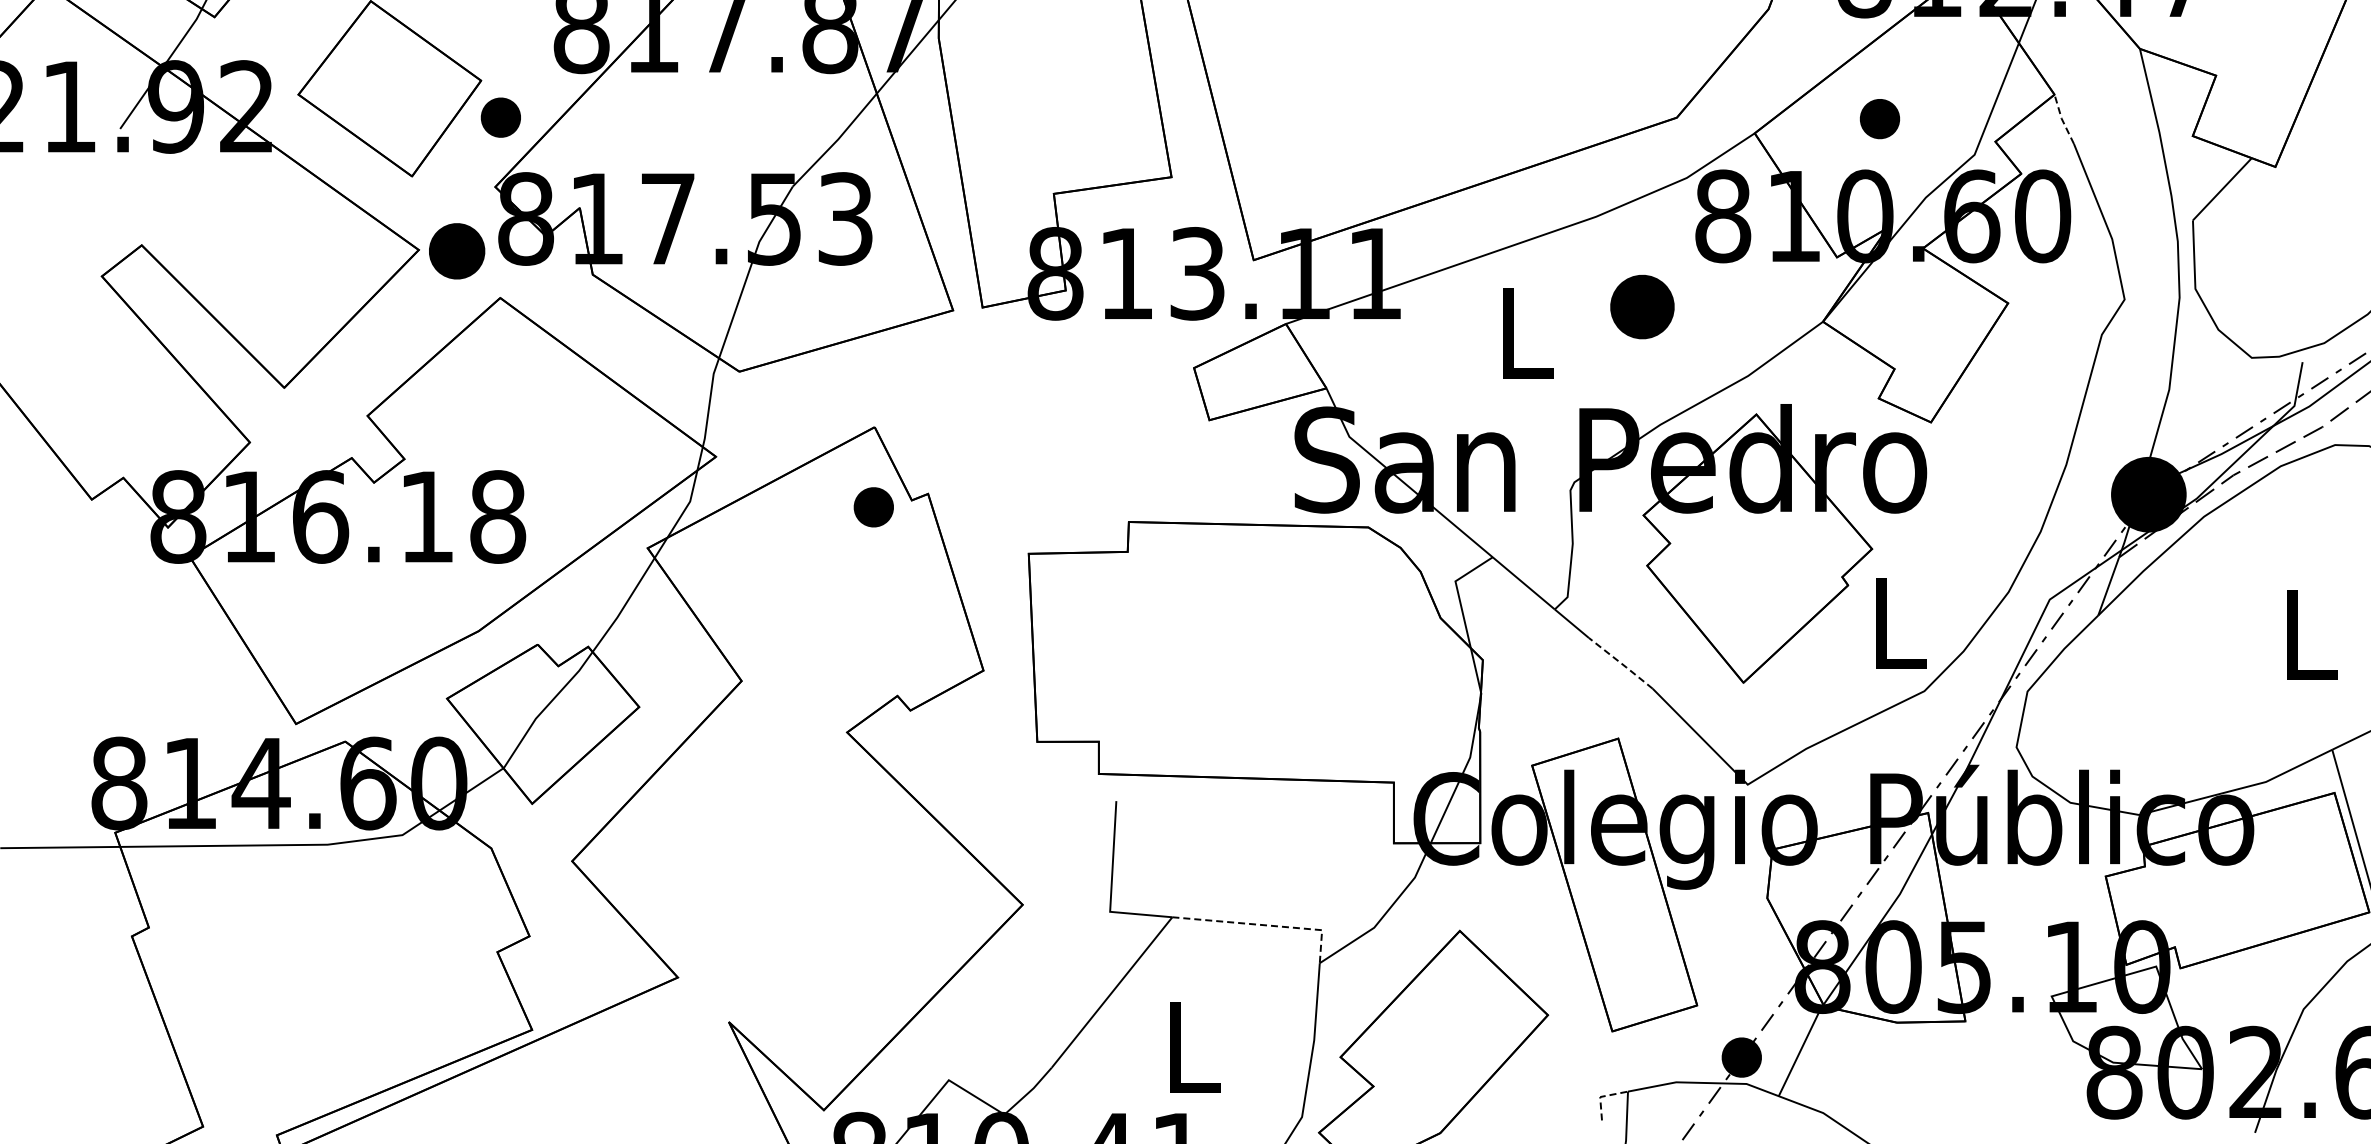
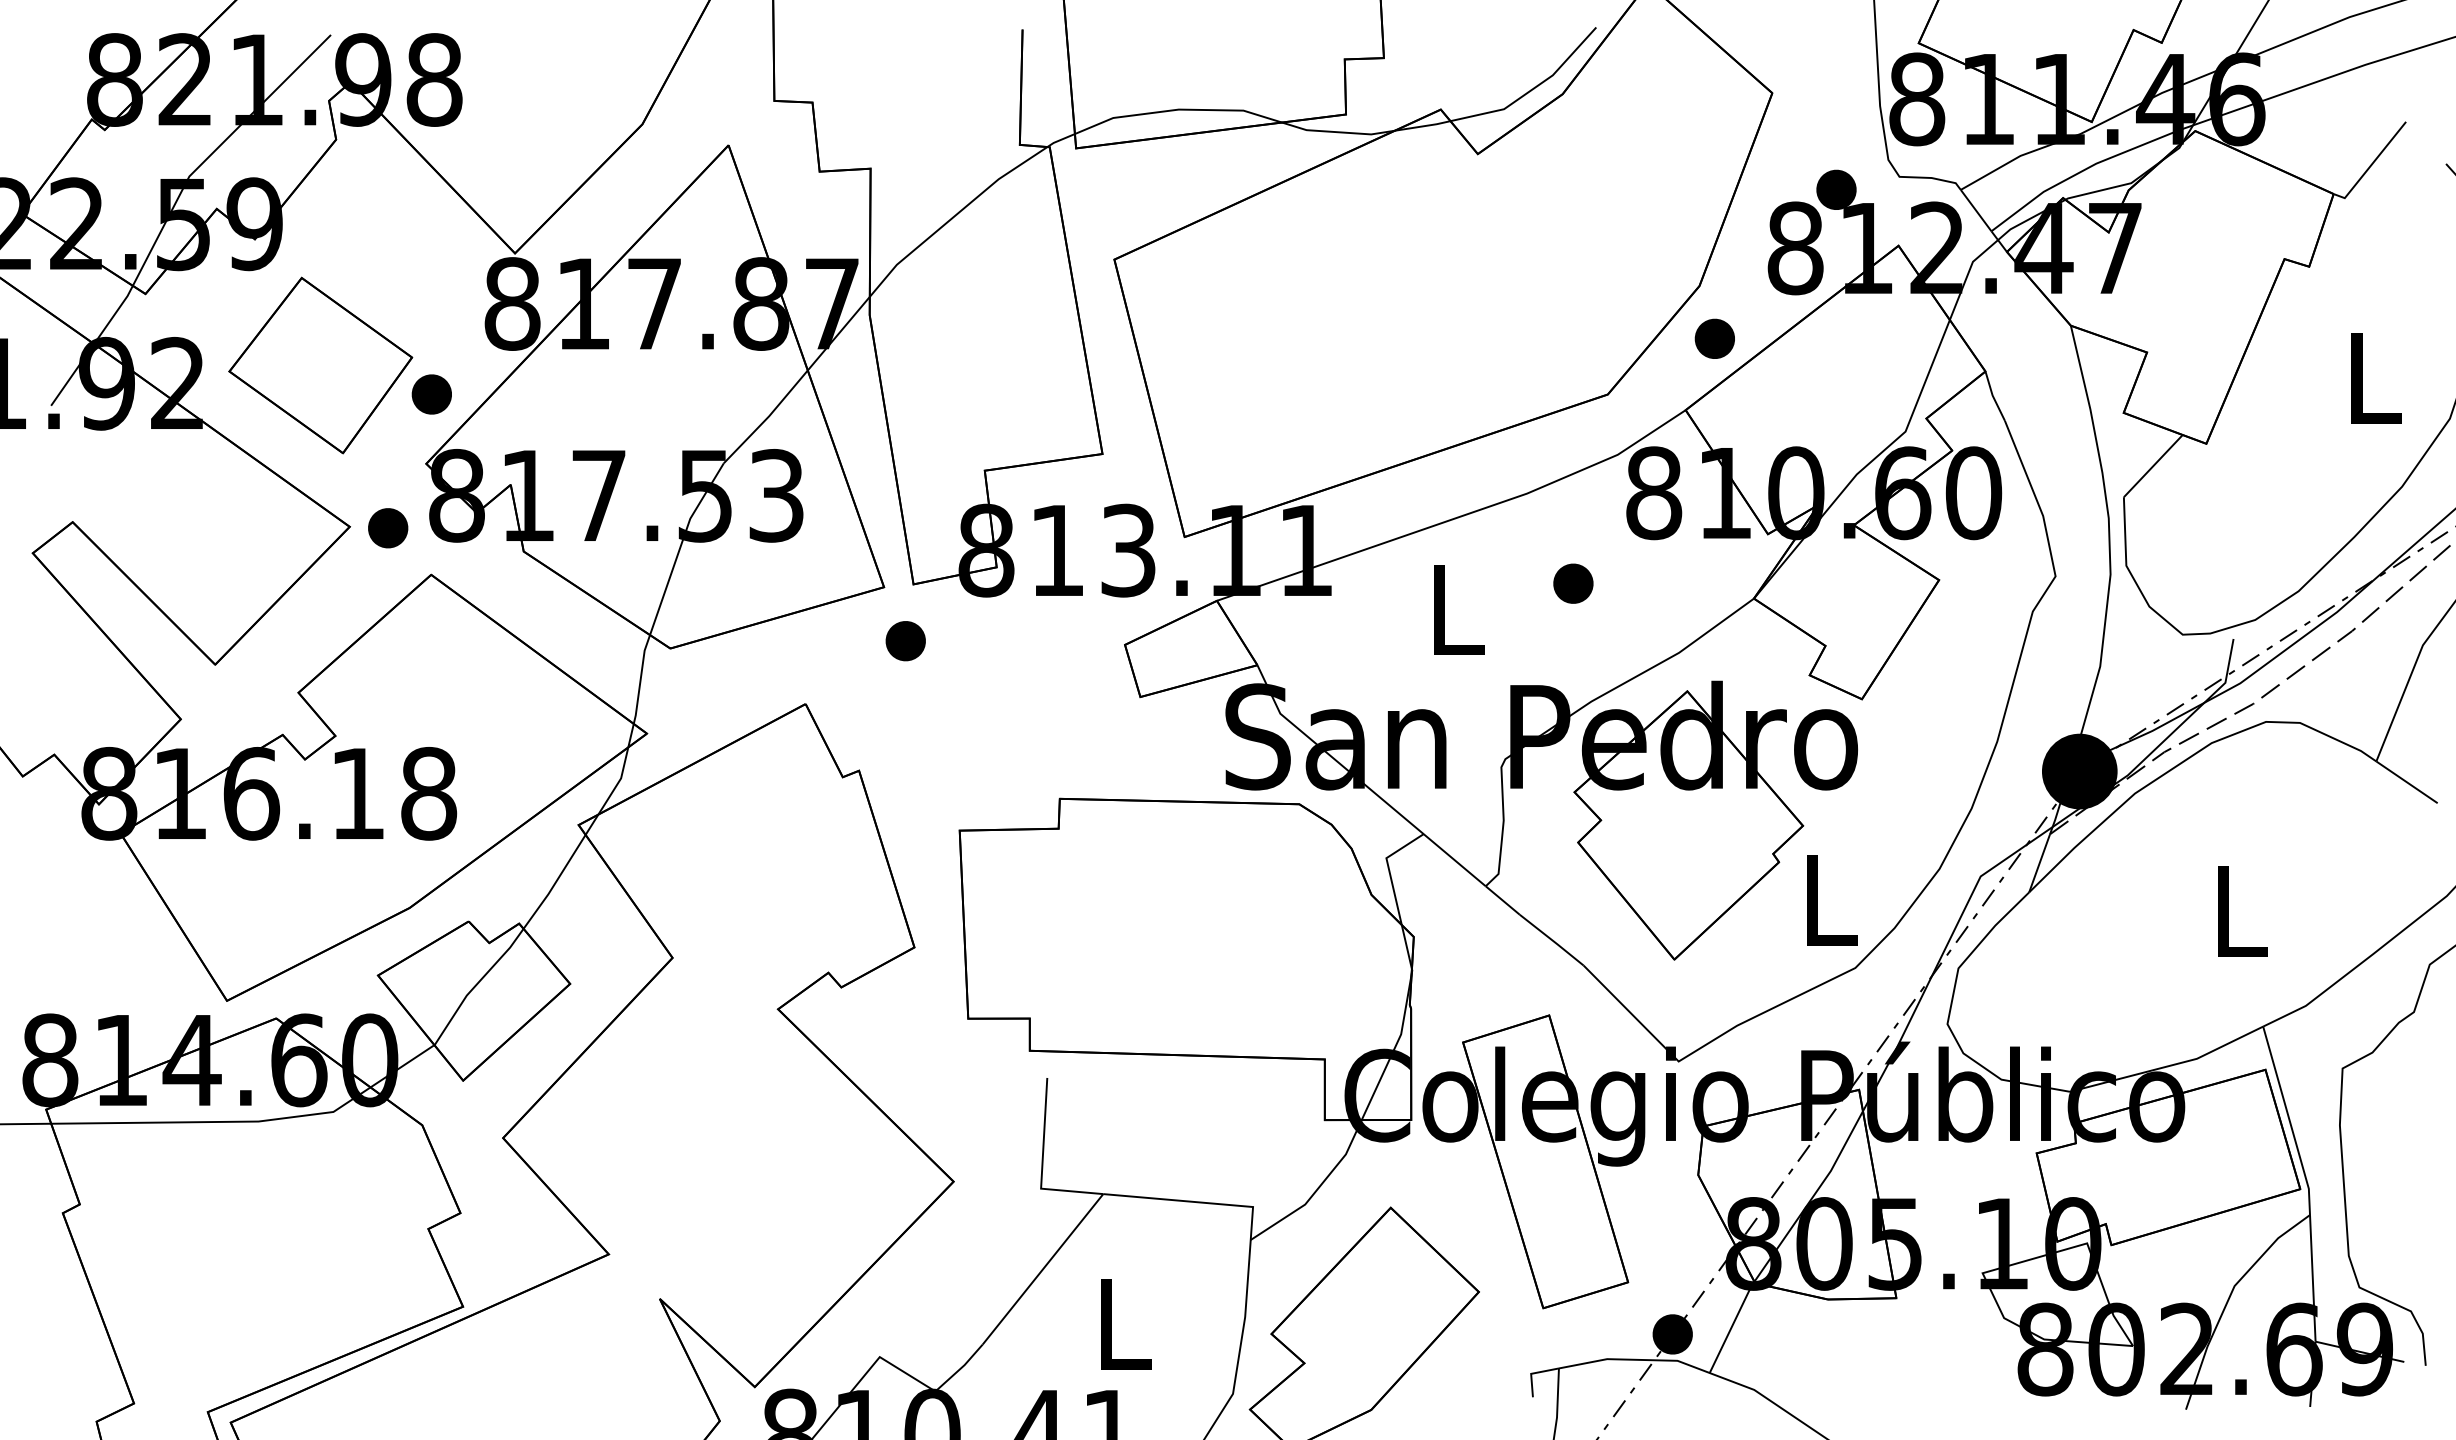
part: (1879, 118) -> (1714, 338), moved
line: (2062, 119) -> (1993, 396), dashed -> solid
part: (457, 251) -> (388, 528), size x0.71
part: (1642, 306) -> (1573, 583), size x0.62
part: (873, 507) -> (905, 641), moved
line: (1621, 663) -> (1552, 940), dashed -> solid
line: (1264, 925) -> (1195, 1202), dashed -> solid
line: (1602, 1096) -> (1533, 1373), dashed -> solid

